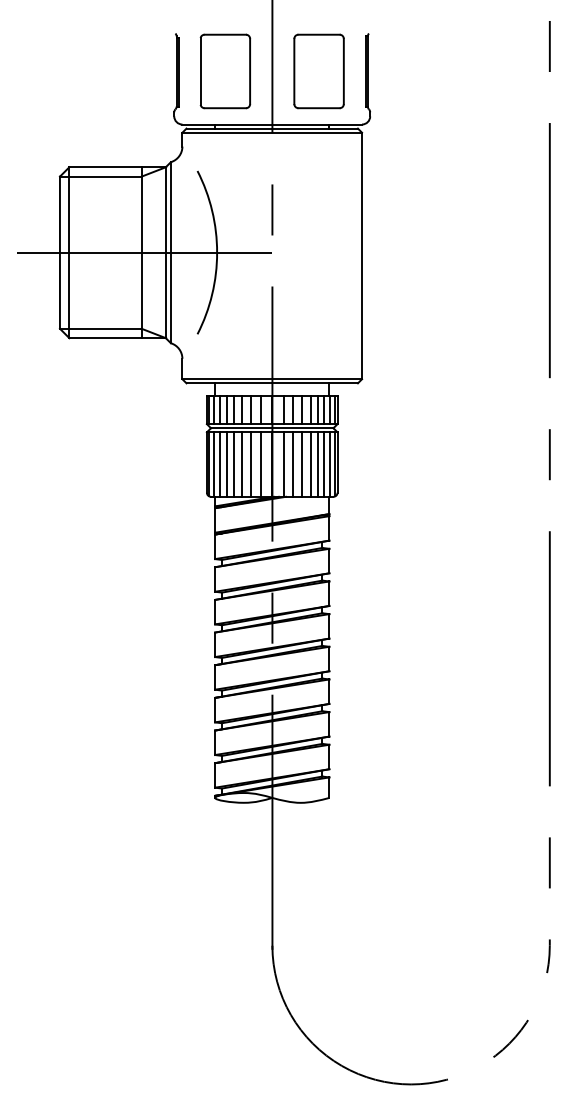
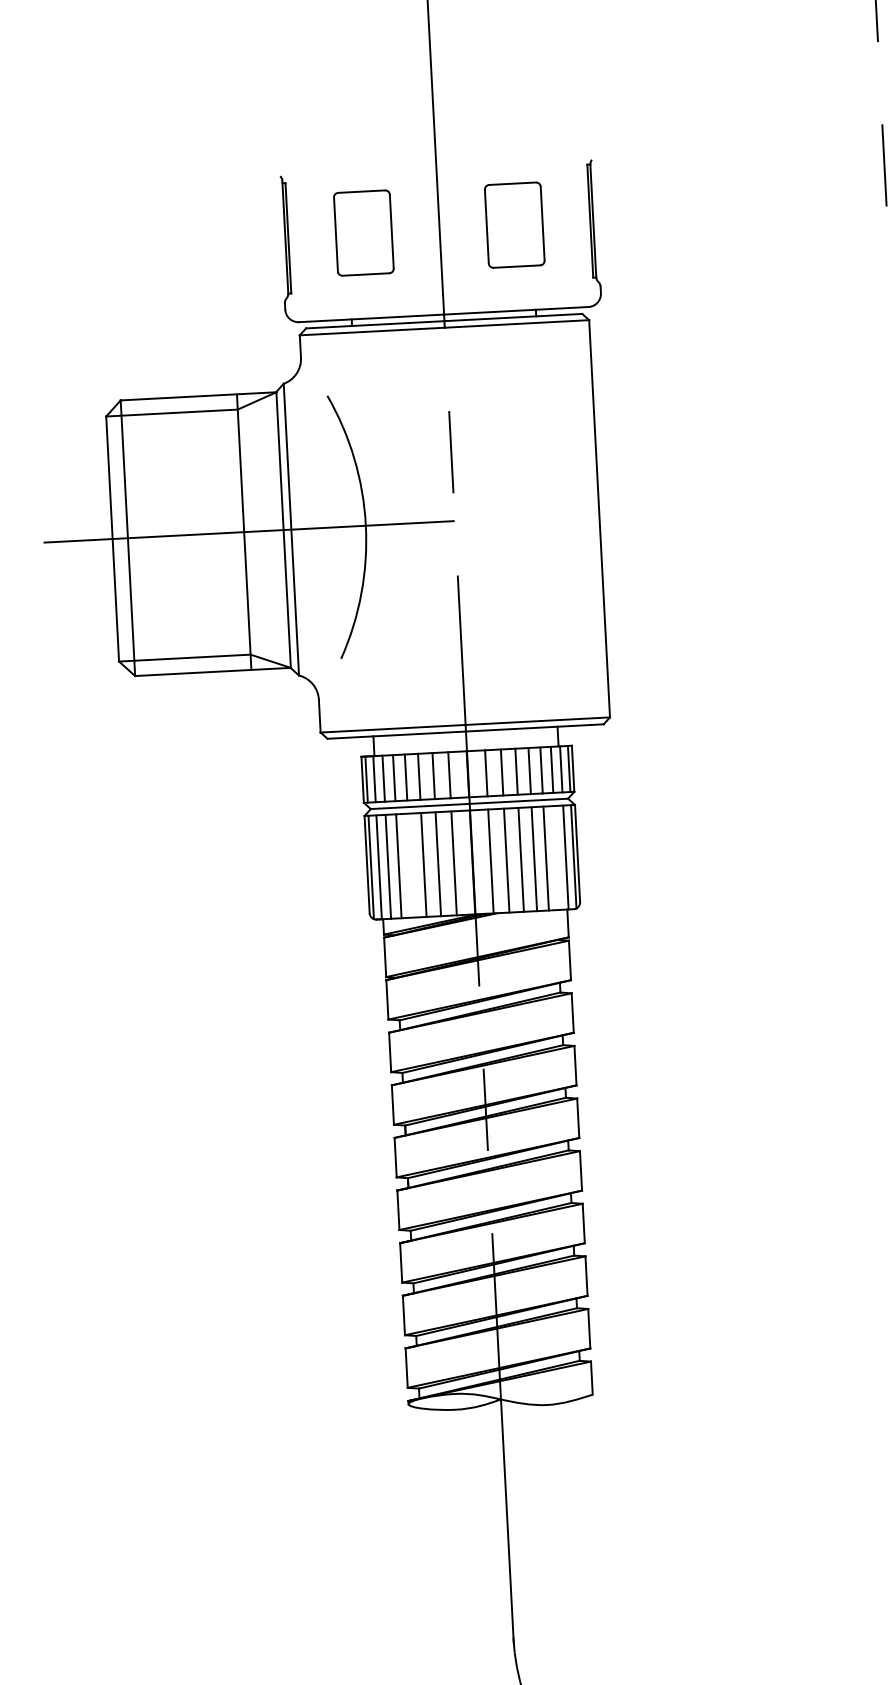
part: (225, 71) -> (364, 233), size x0.7
part: (318, 71) -> (513, 225), size x0.7
line: (233, 464) -> (410, 865), removed
line: (324, 464) -> (556, 857), removed

